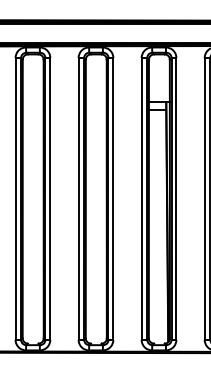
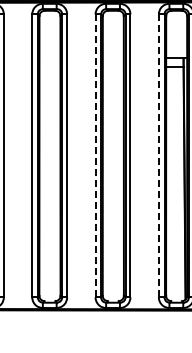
line: (78, 198) -> (95, 155), solid -> dashed
line: (141, 198) -> (158, 155), solid -> dashed

